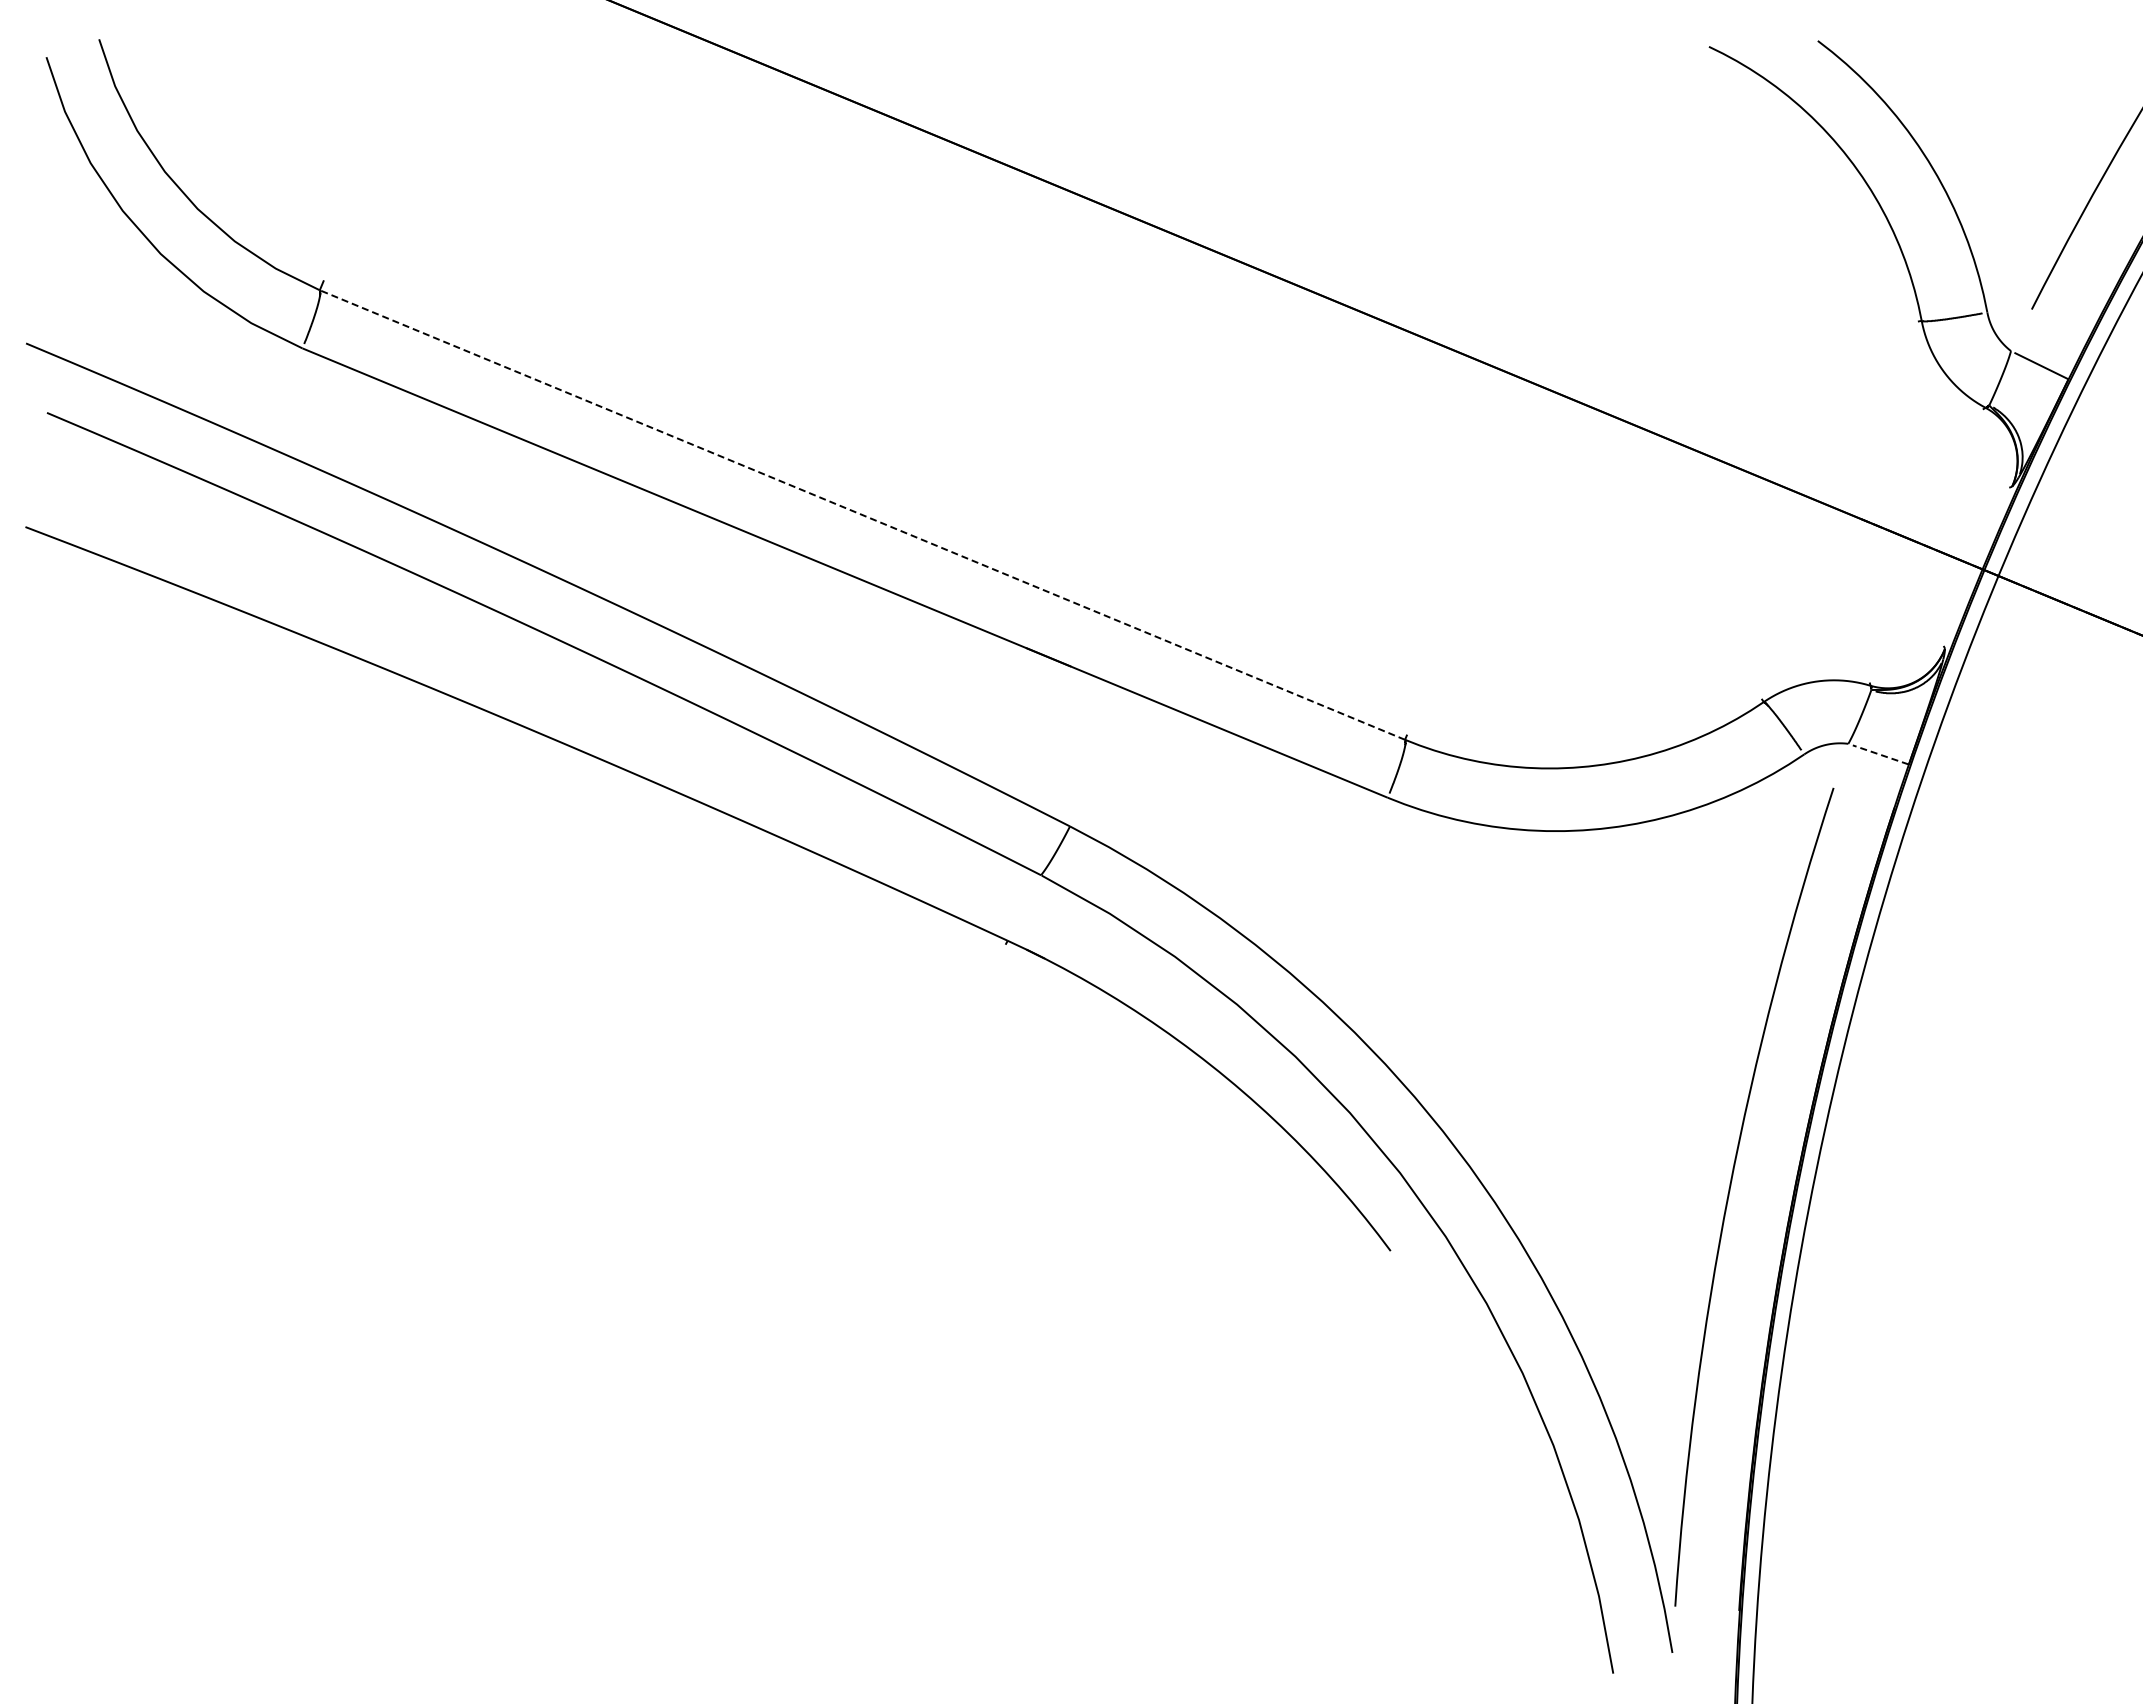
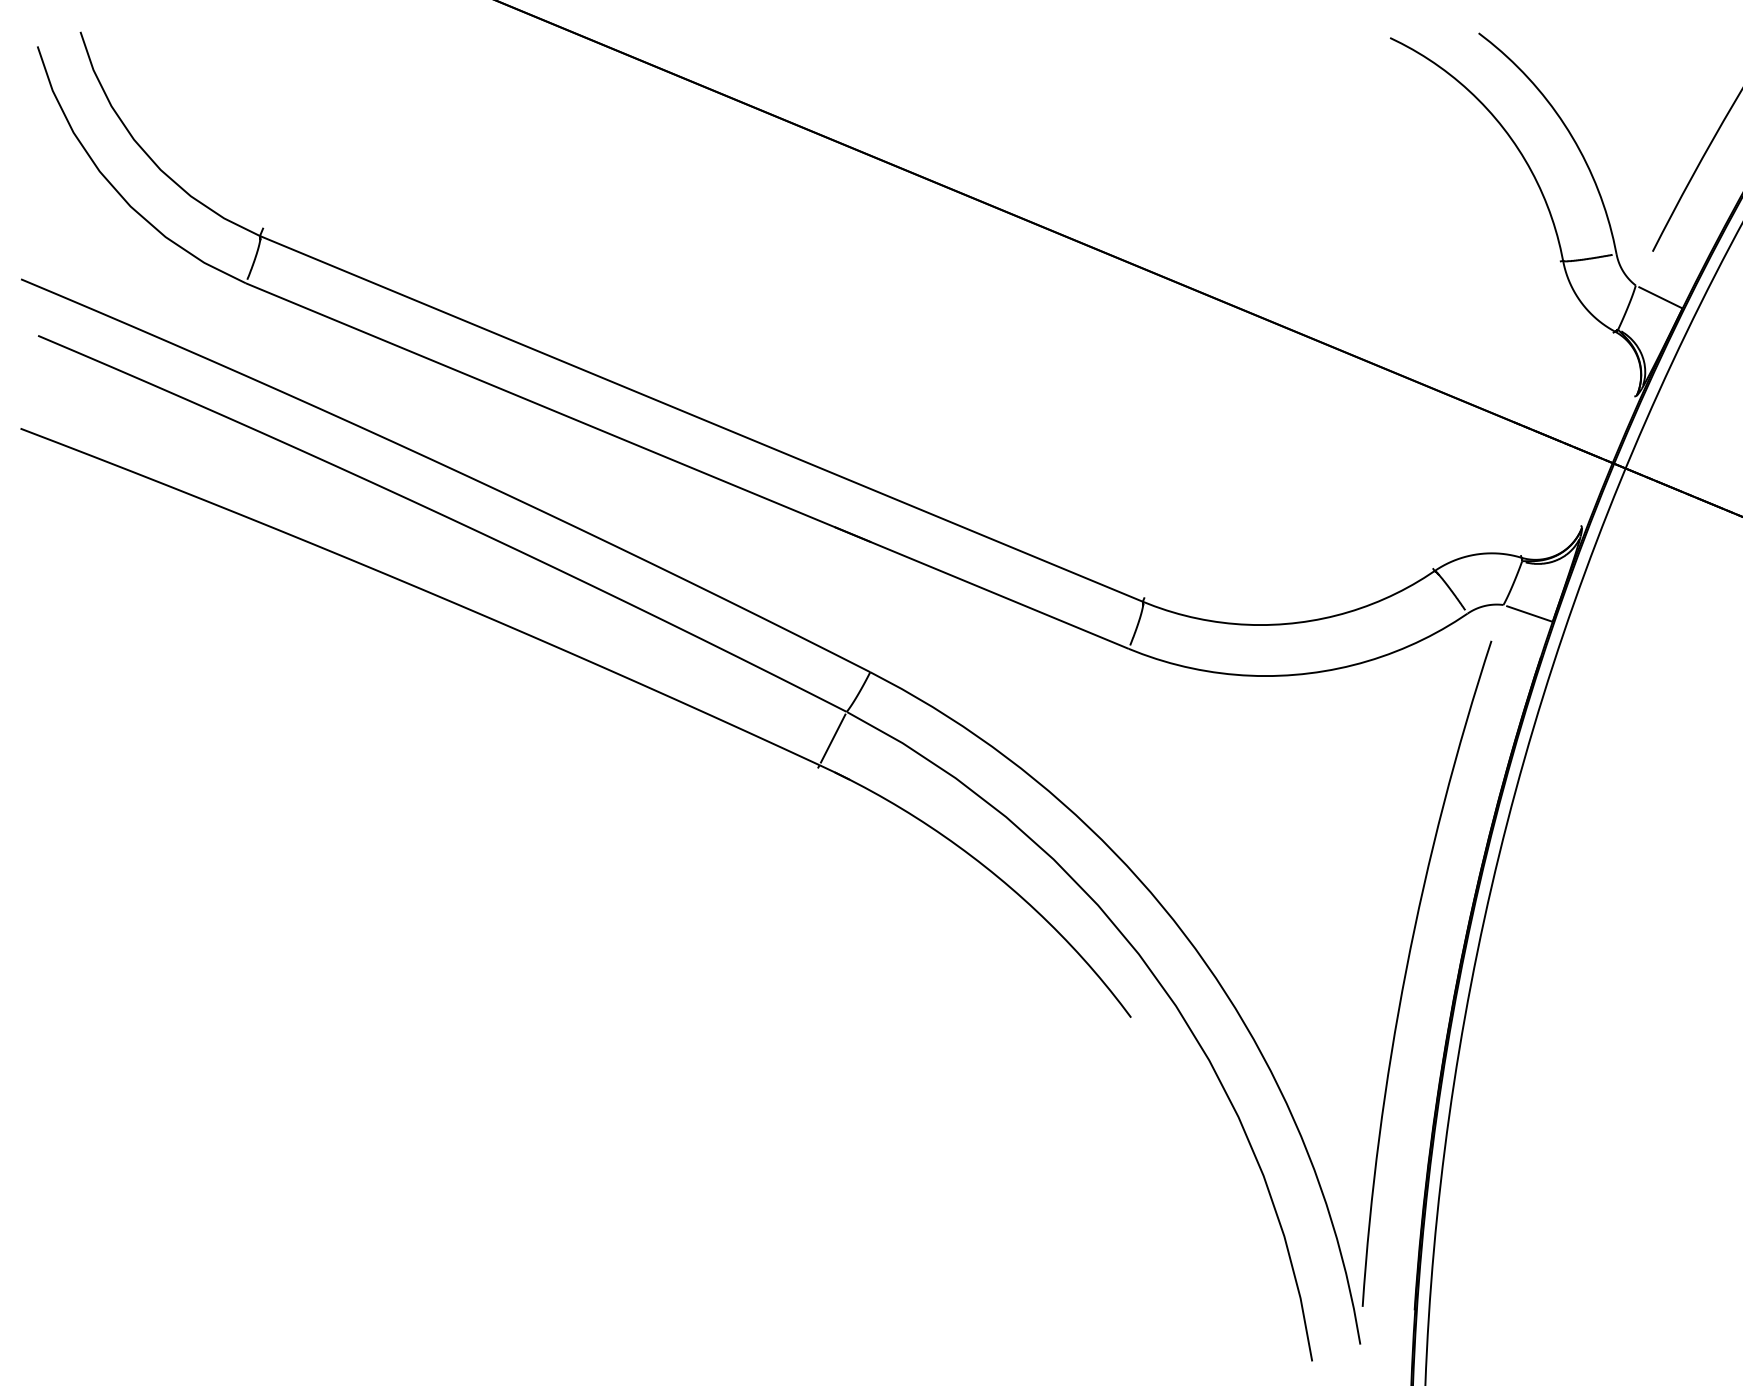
line: (861, 514) -> (700, 418), dashed -> solid
line: (1880, 754) -> (1529, 613), dashed -> solid
line: (1024, 907) -> (833, 738), added

